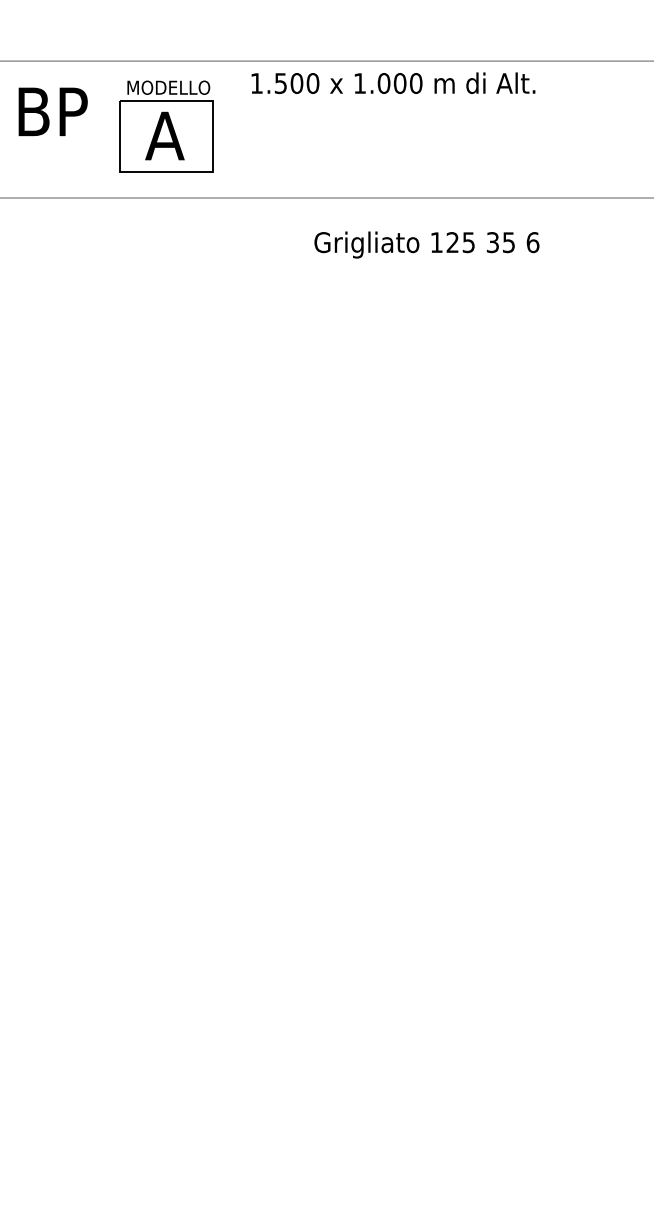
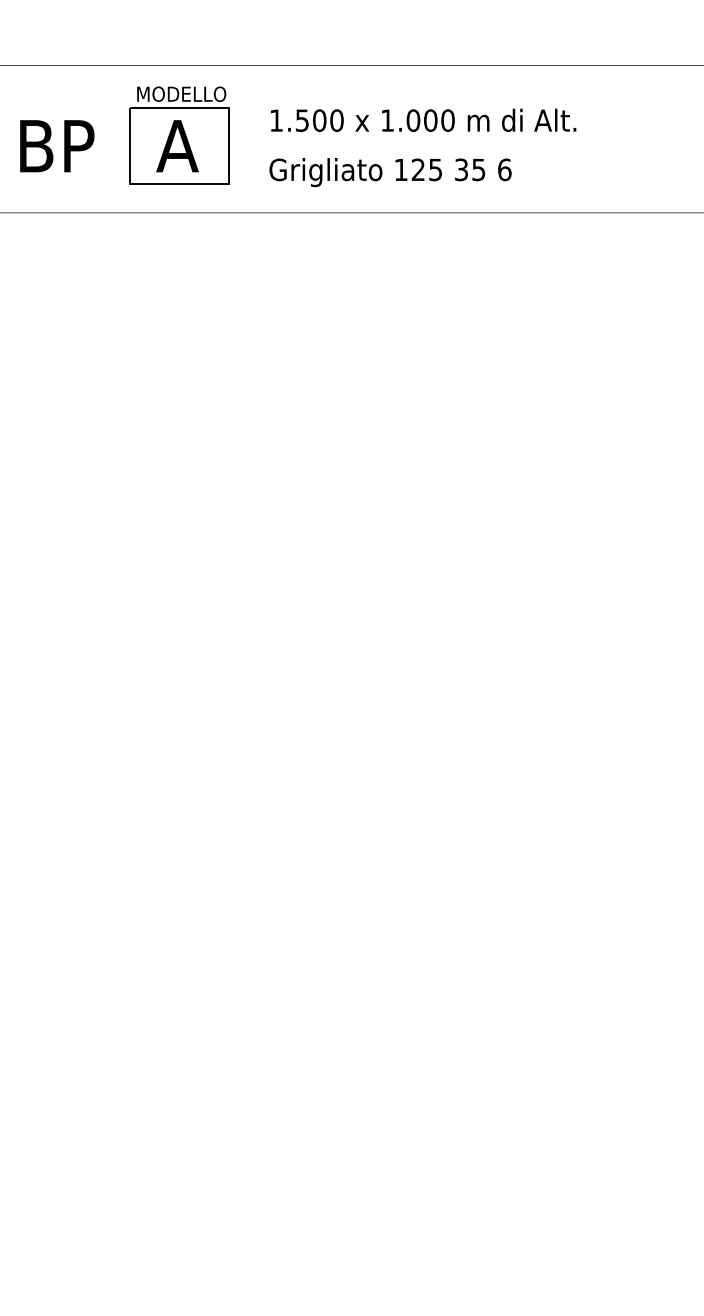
text: (393, 82) -> (423, 119), moved
text: (53, 112) -> (57, 146), moved
text: (426, 245) -> (390, 172), moved

